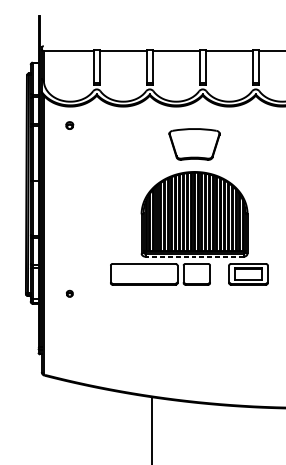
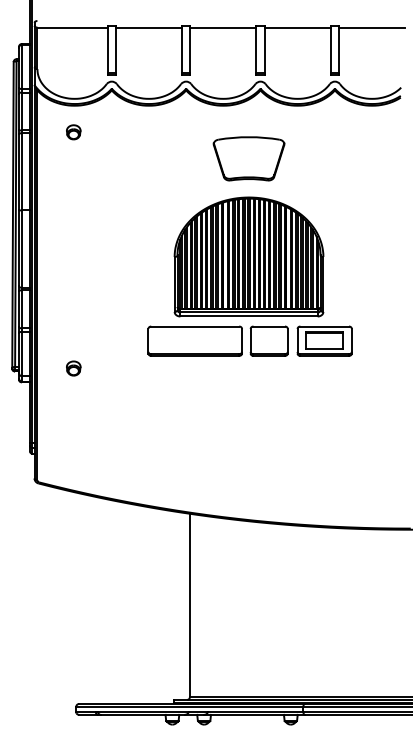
part: (69, 125) -> (73, 132), size x1.43
line: (194, 256) -> (249, 316), dashed -> solid
part: (160, 273) -> (217, 340), moved
part: (69, 293) -> (73, 368), size x1.67

